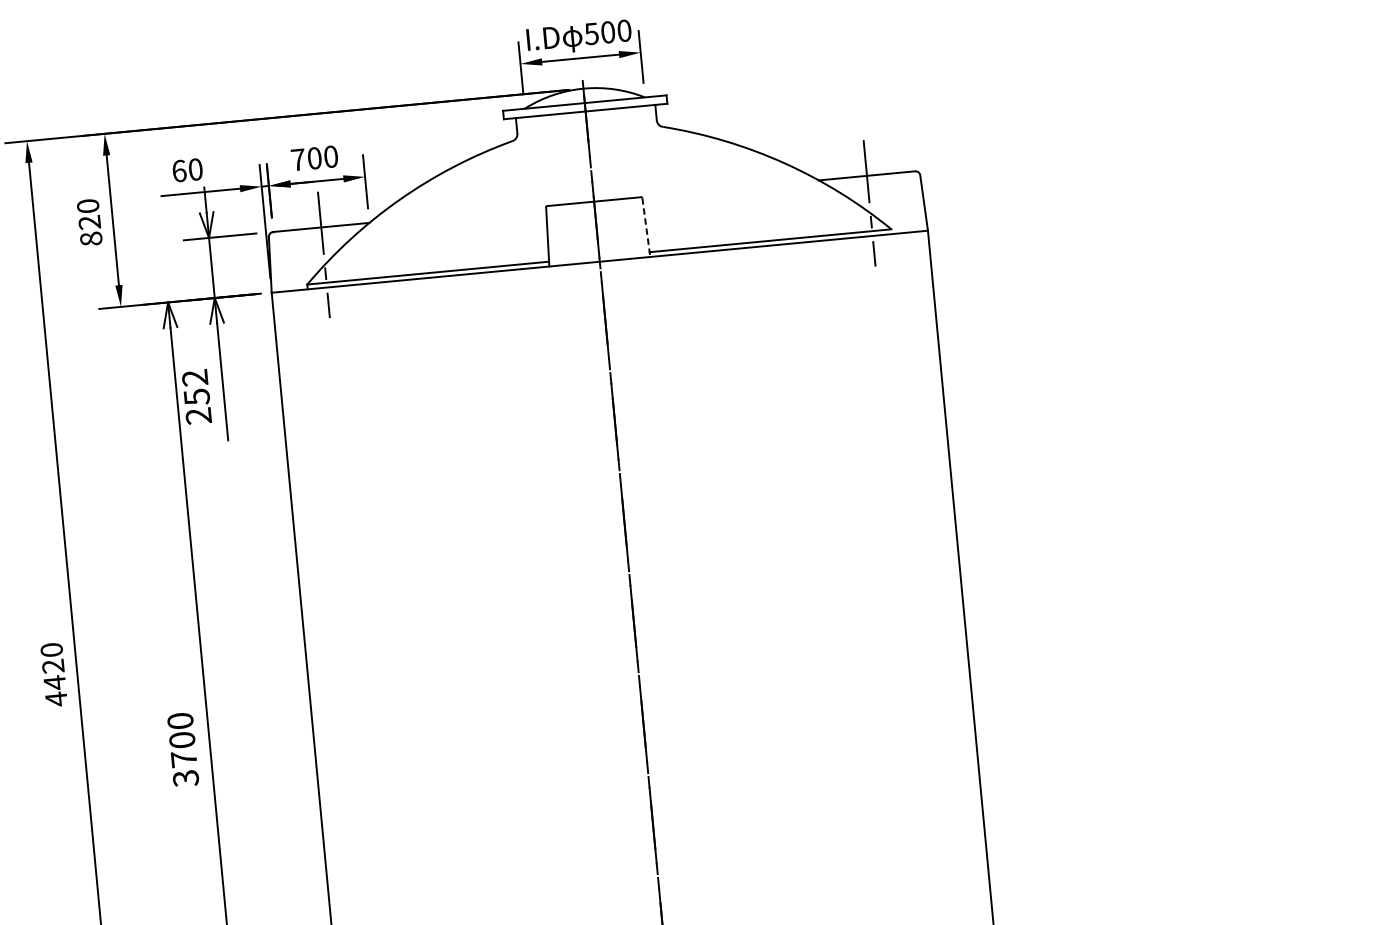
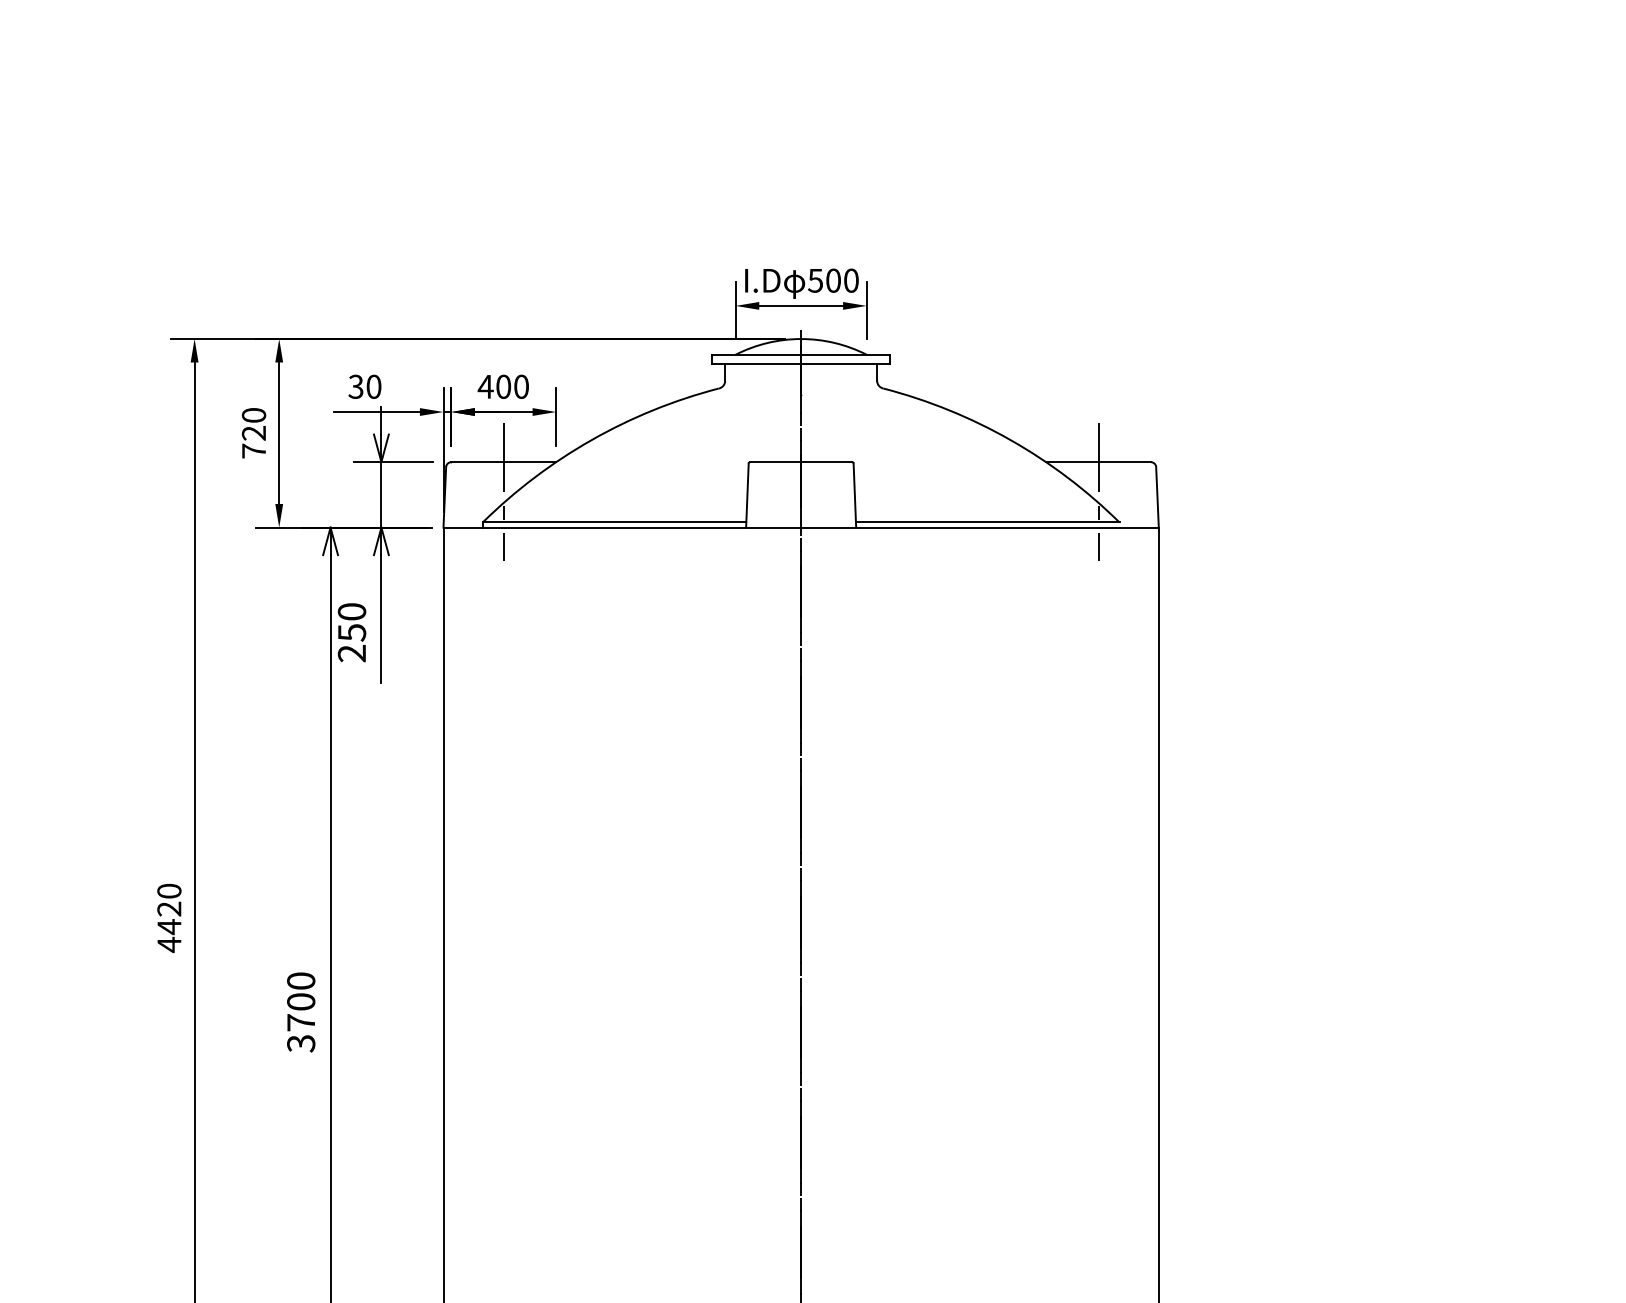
text: (298, 159) -> (485, 386), 700 -> 400
text: (178, 170) -> (355, 386), 60 -> 30
line: (646, 228) -> (854, 496), dashed -> solid
text: (91, 238) -> (254, 450), 820 -> 720
text: (194, 377) -> (351, 611), 252 -> 250

